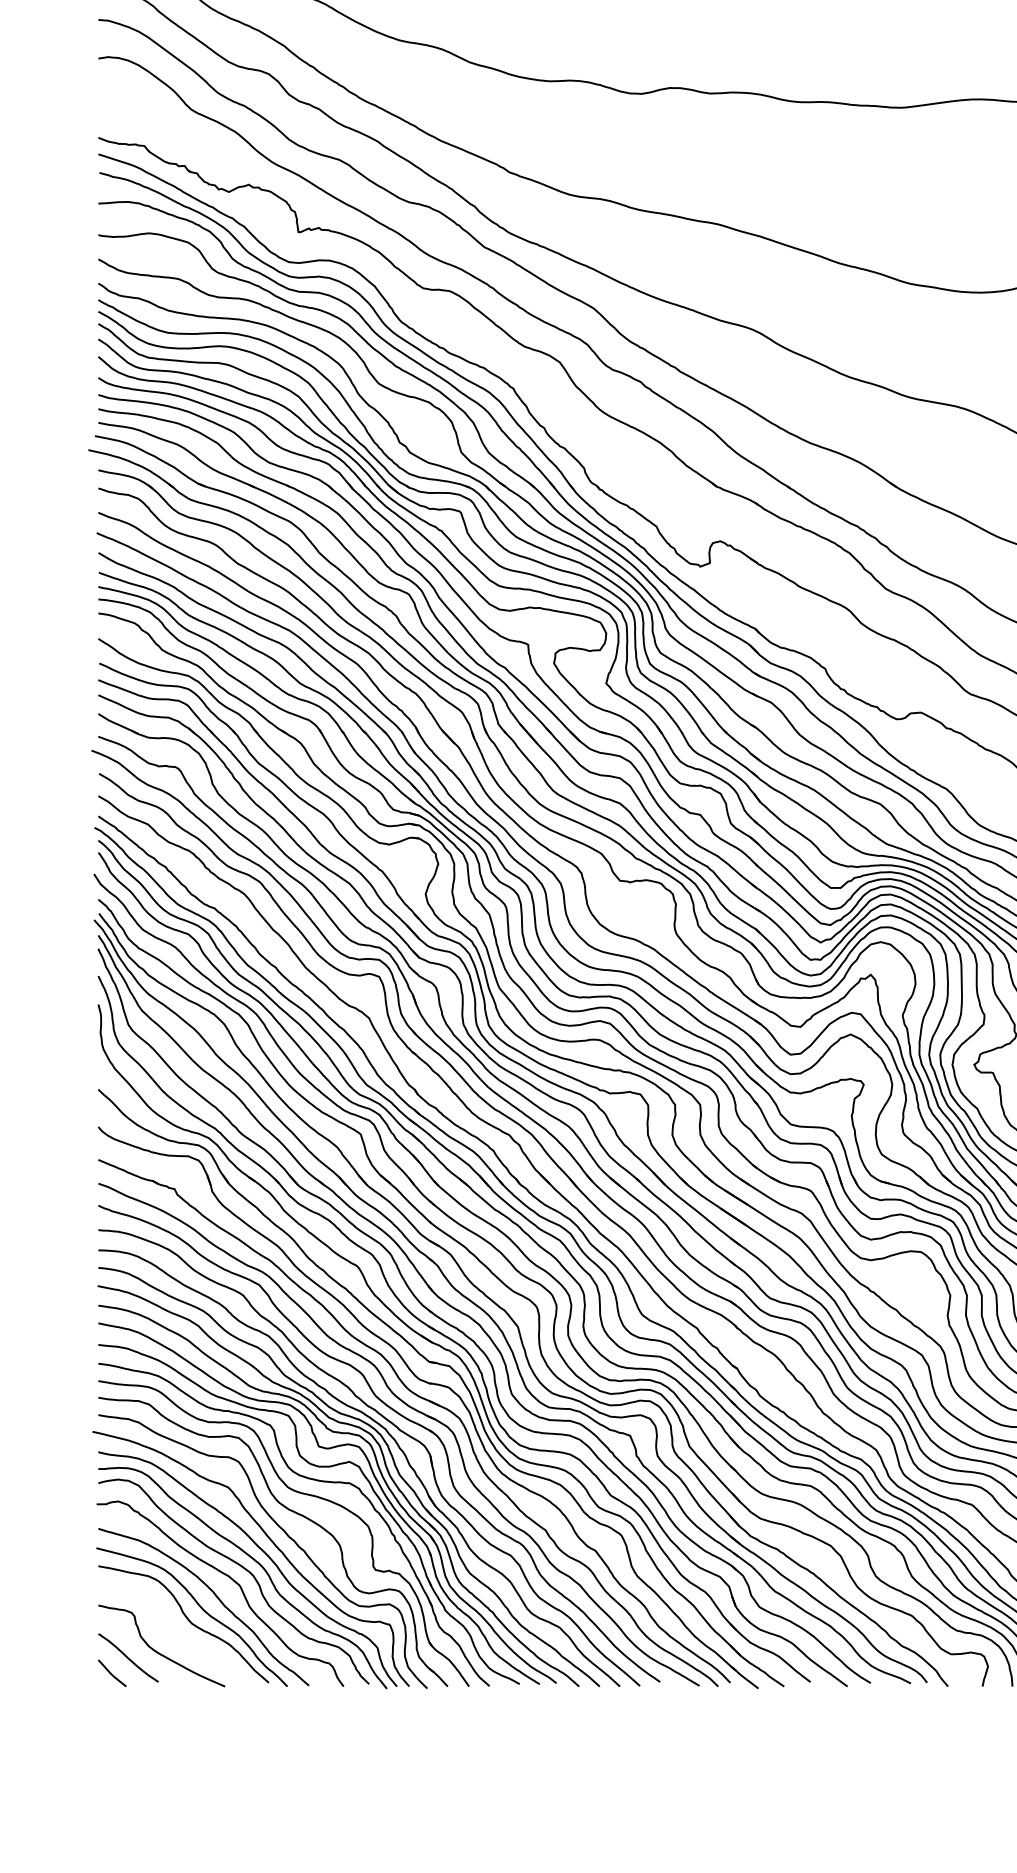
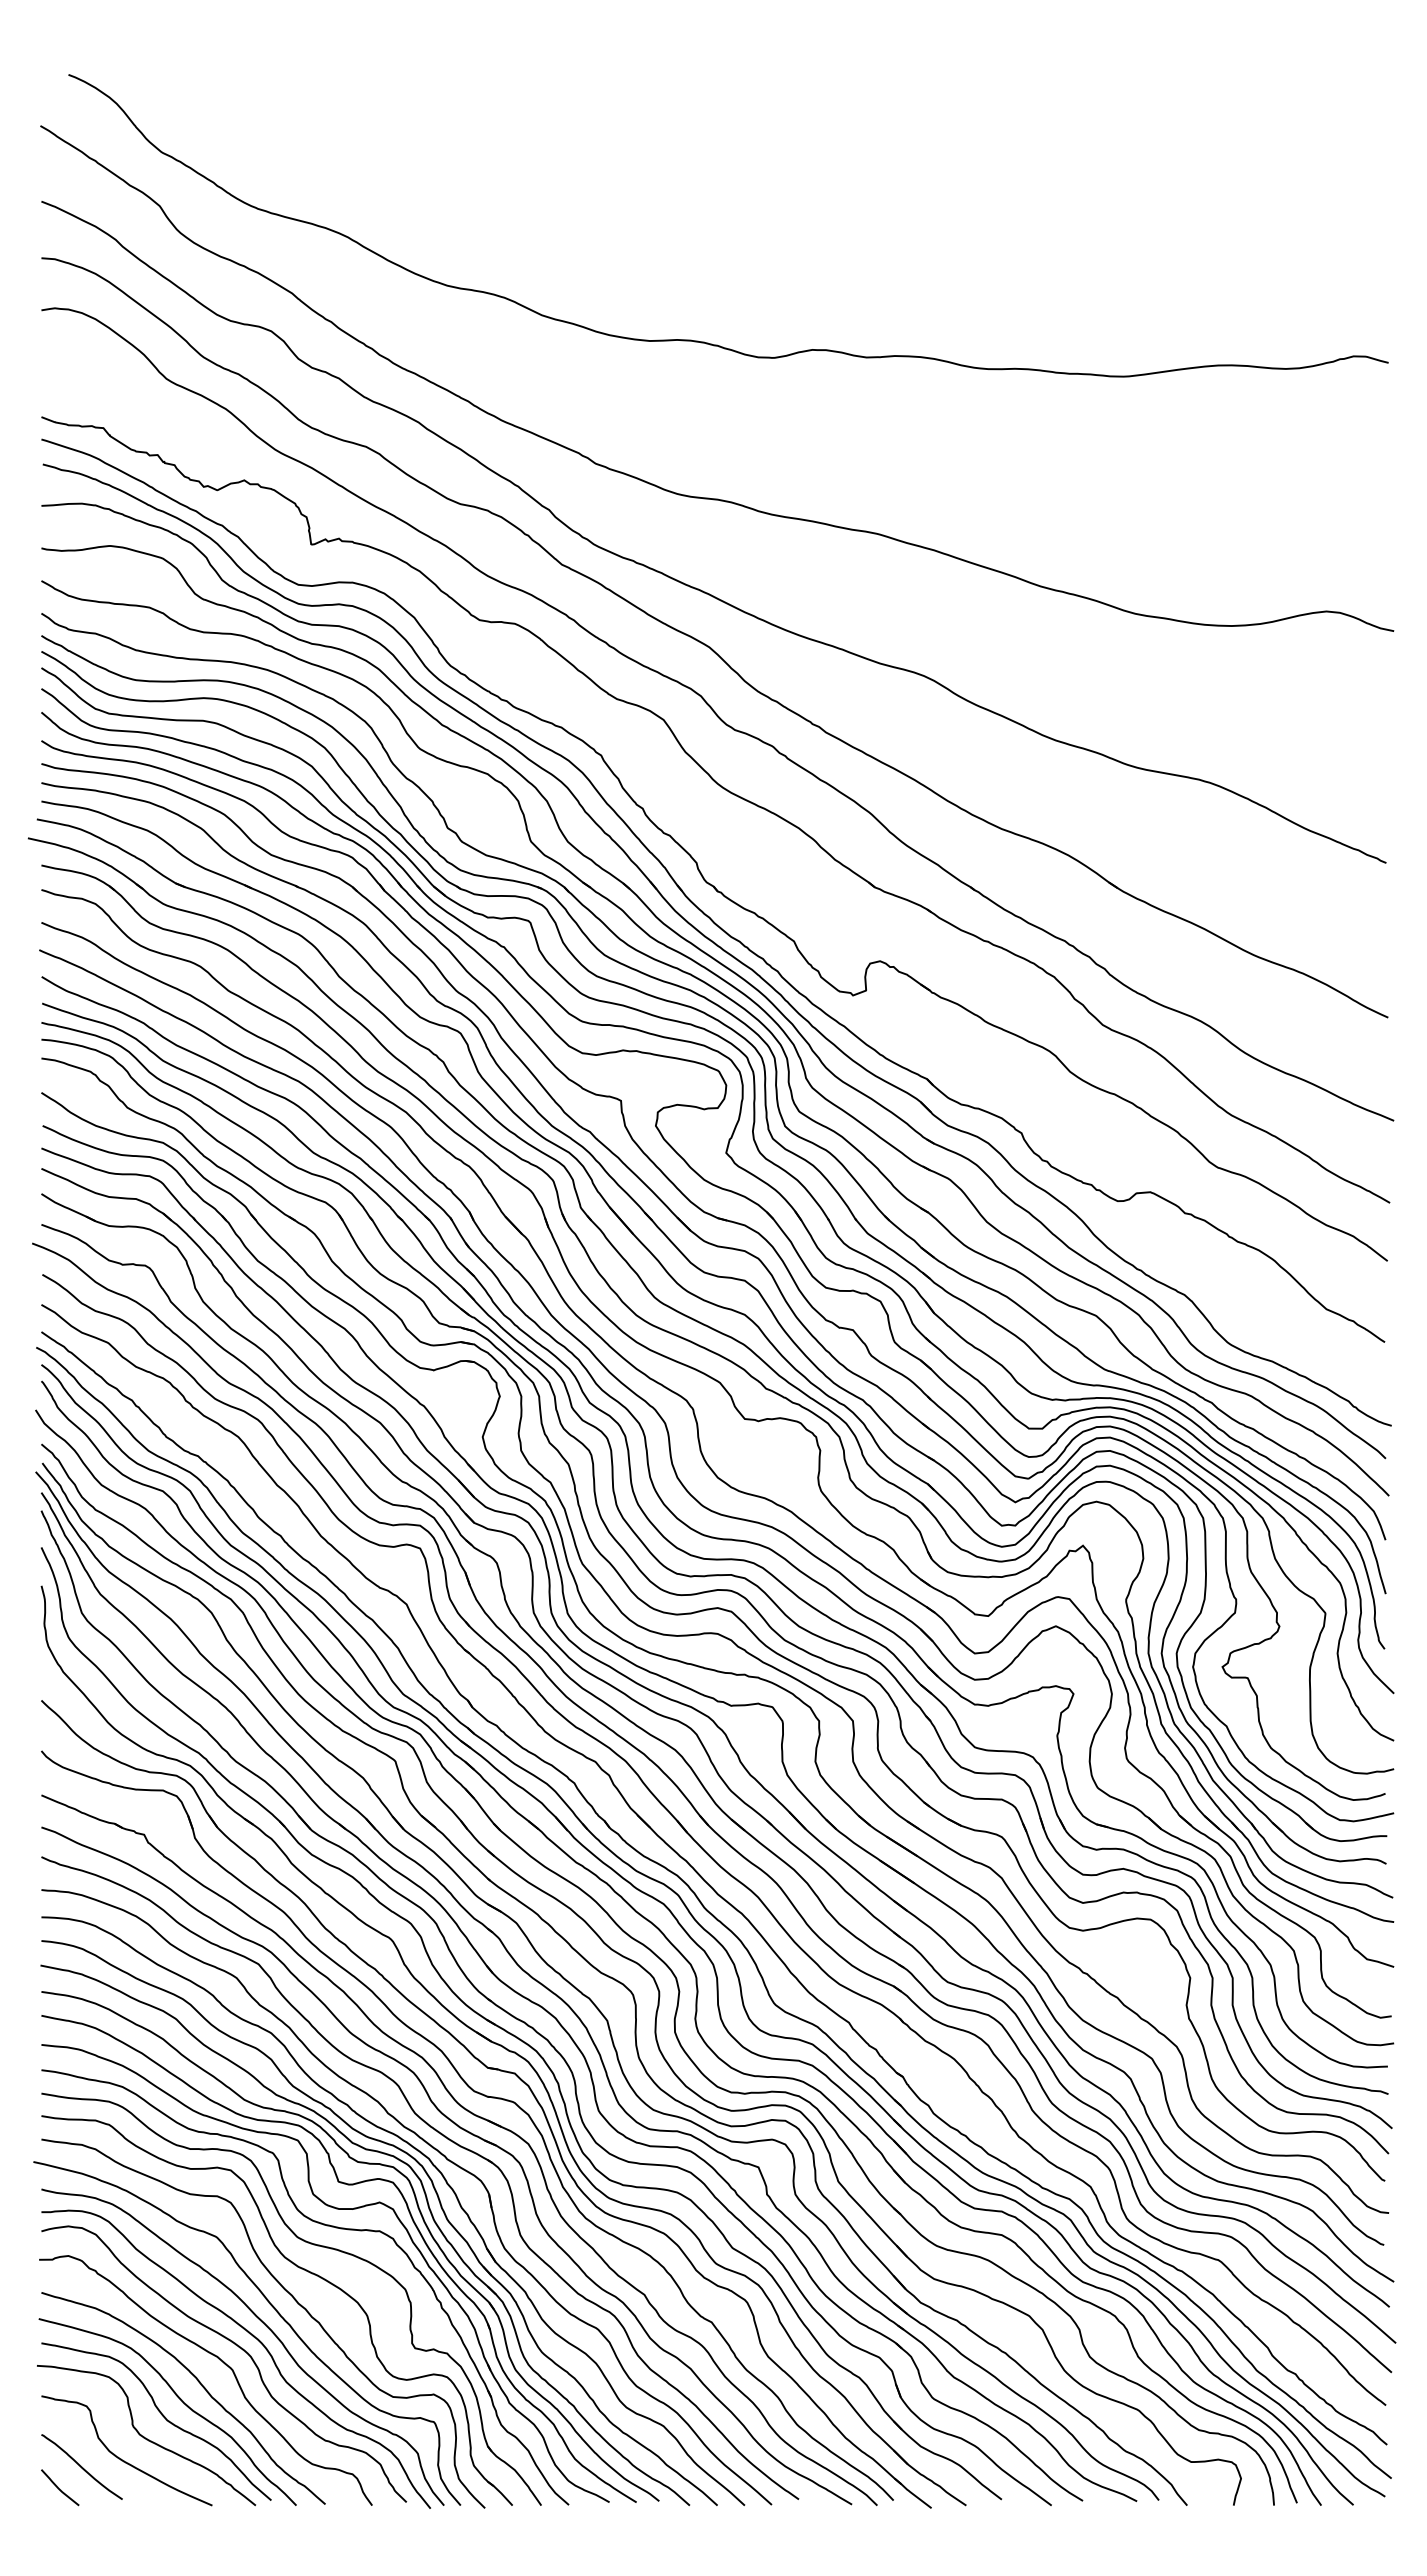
curve: (176, 1636) -> (146, 2437), added

